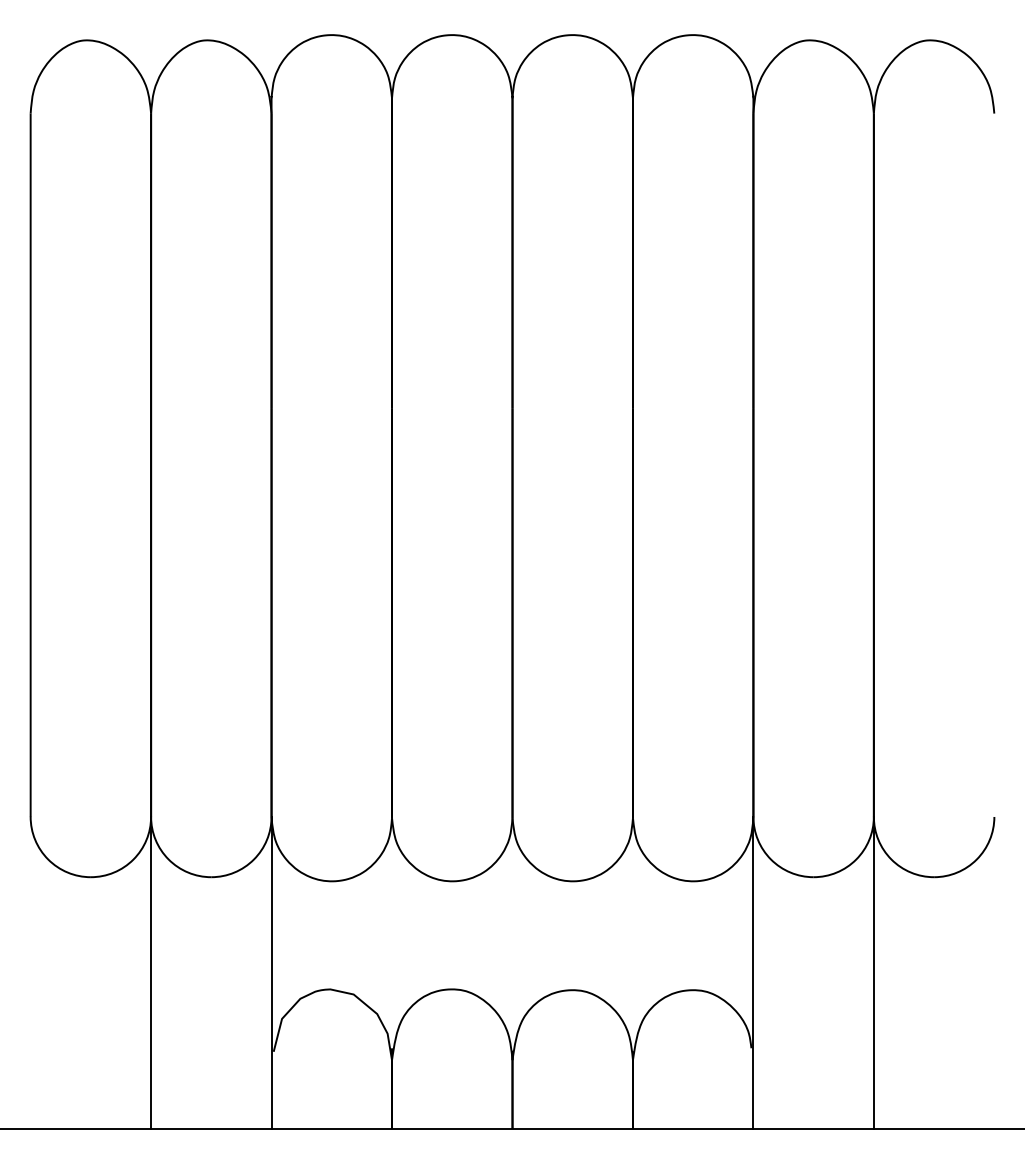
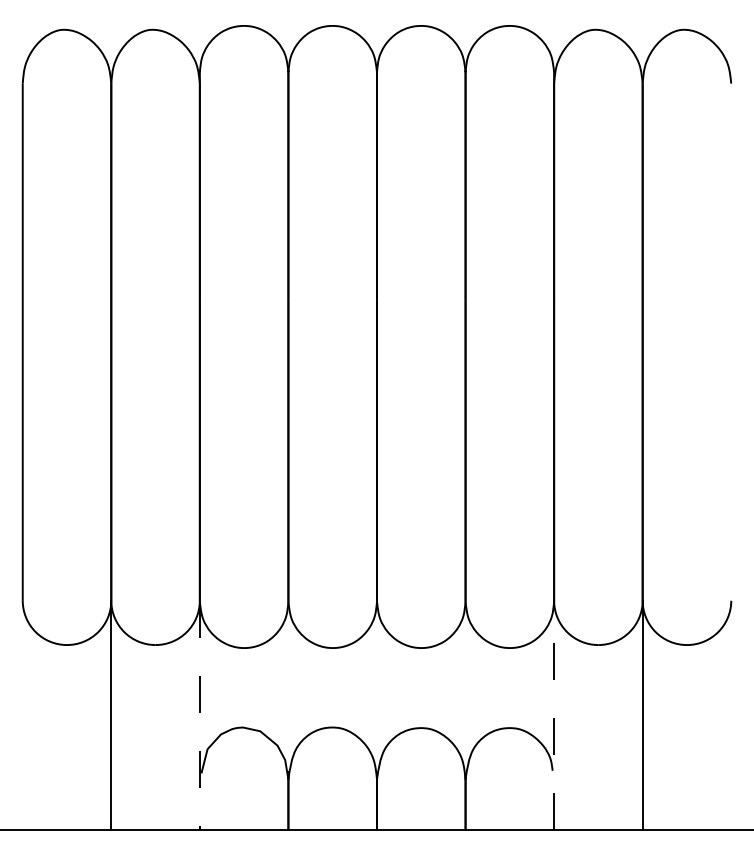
line: (753, 972) -> (554, 715), solid -> dashed
line: (271, 973) -> (199, 715), solid -> dashed

